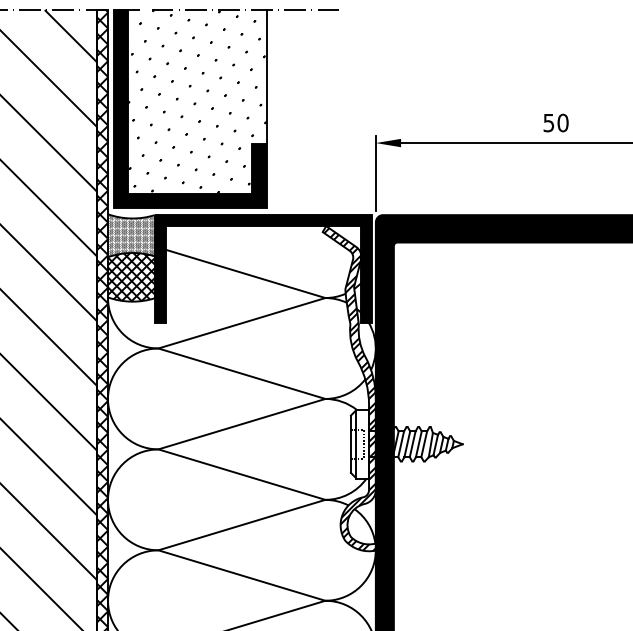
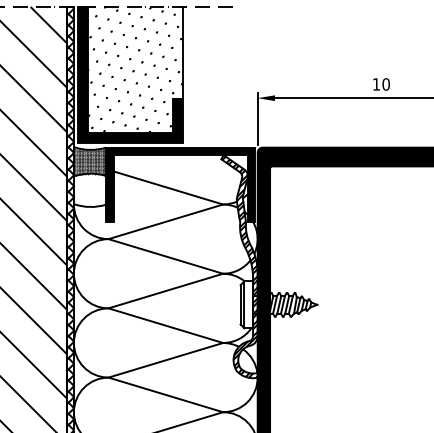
text: (547, 123) -> (375, 84), 50 -> 10
hatch: (130, 277) -> (89, 190), removed

